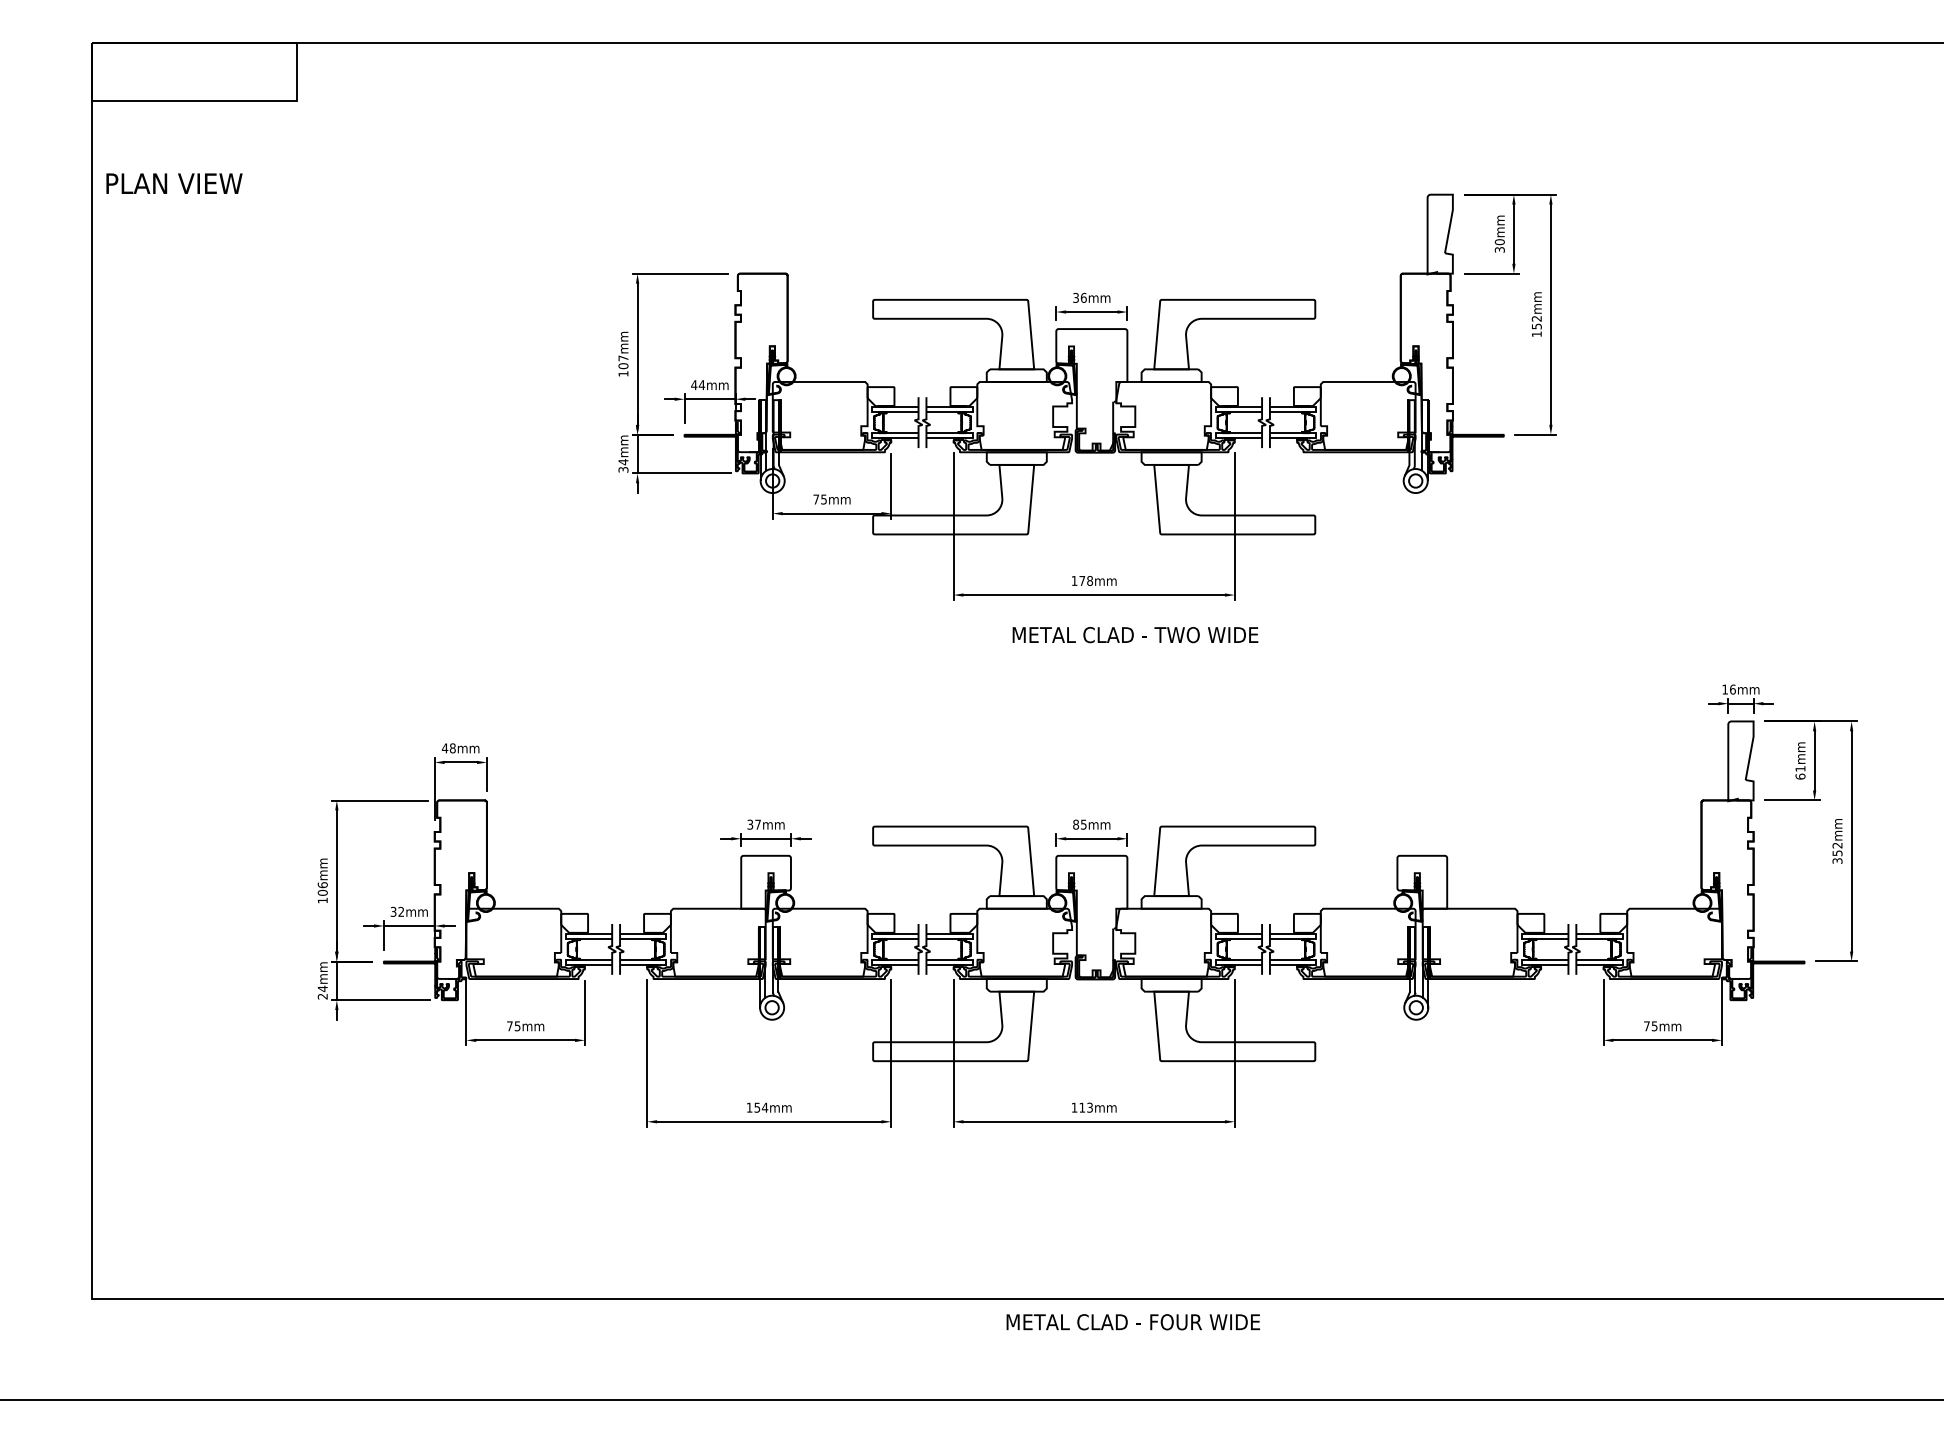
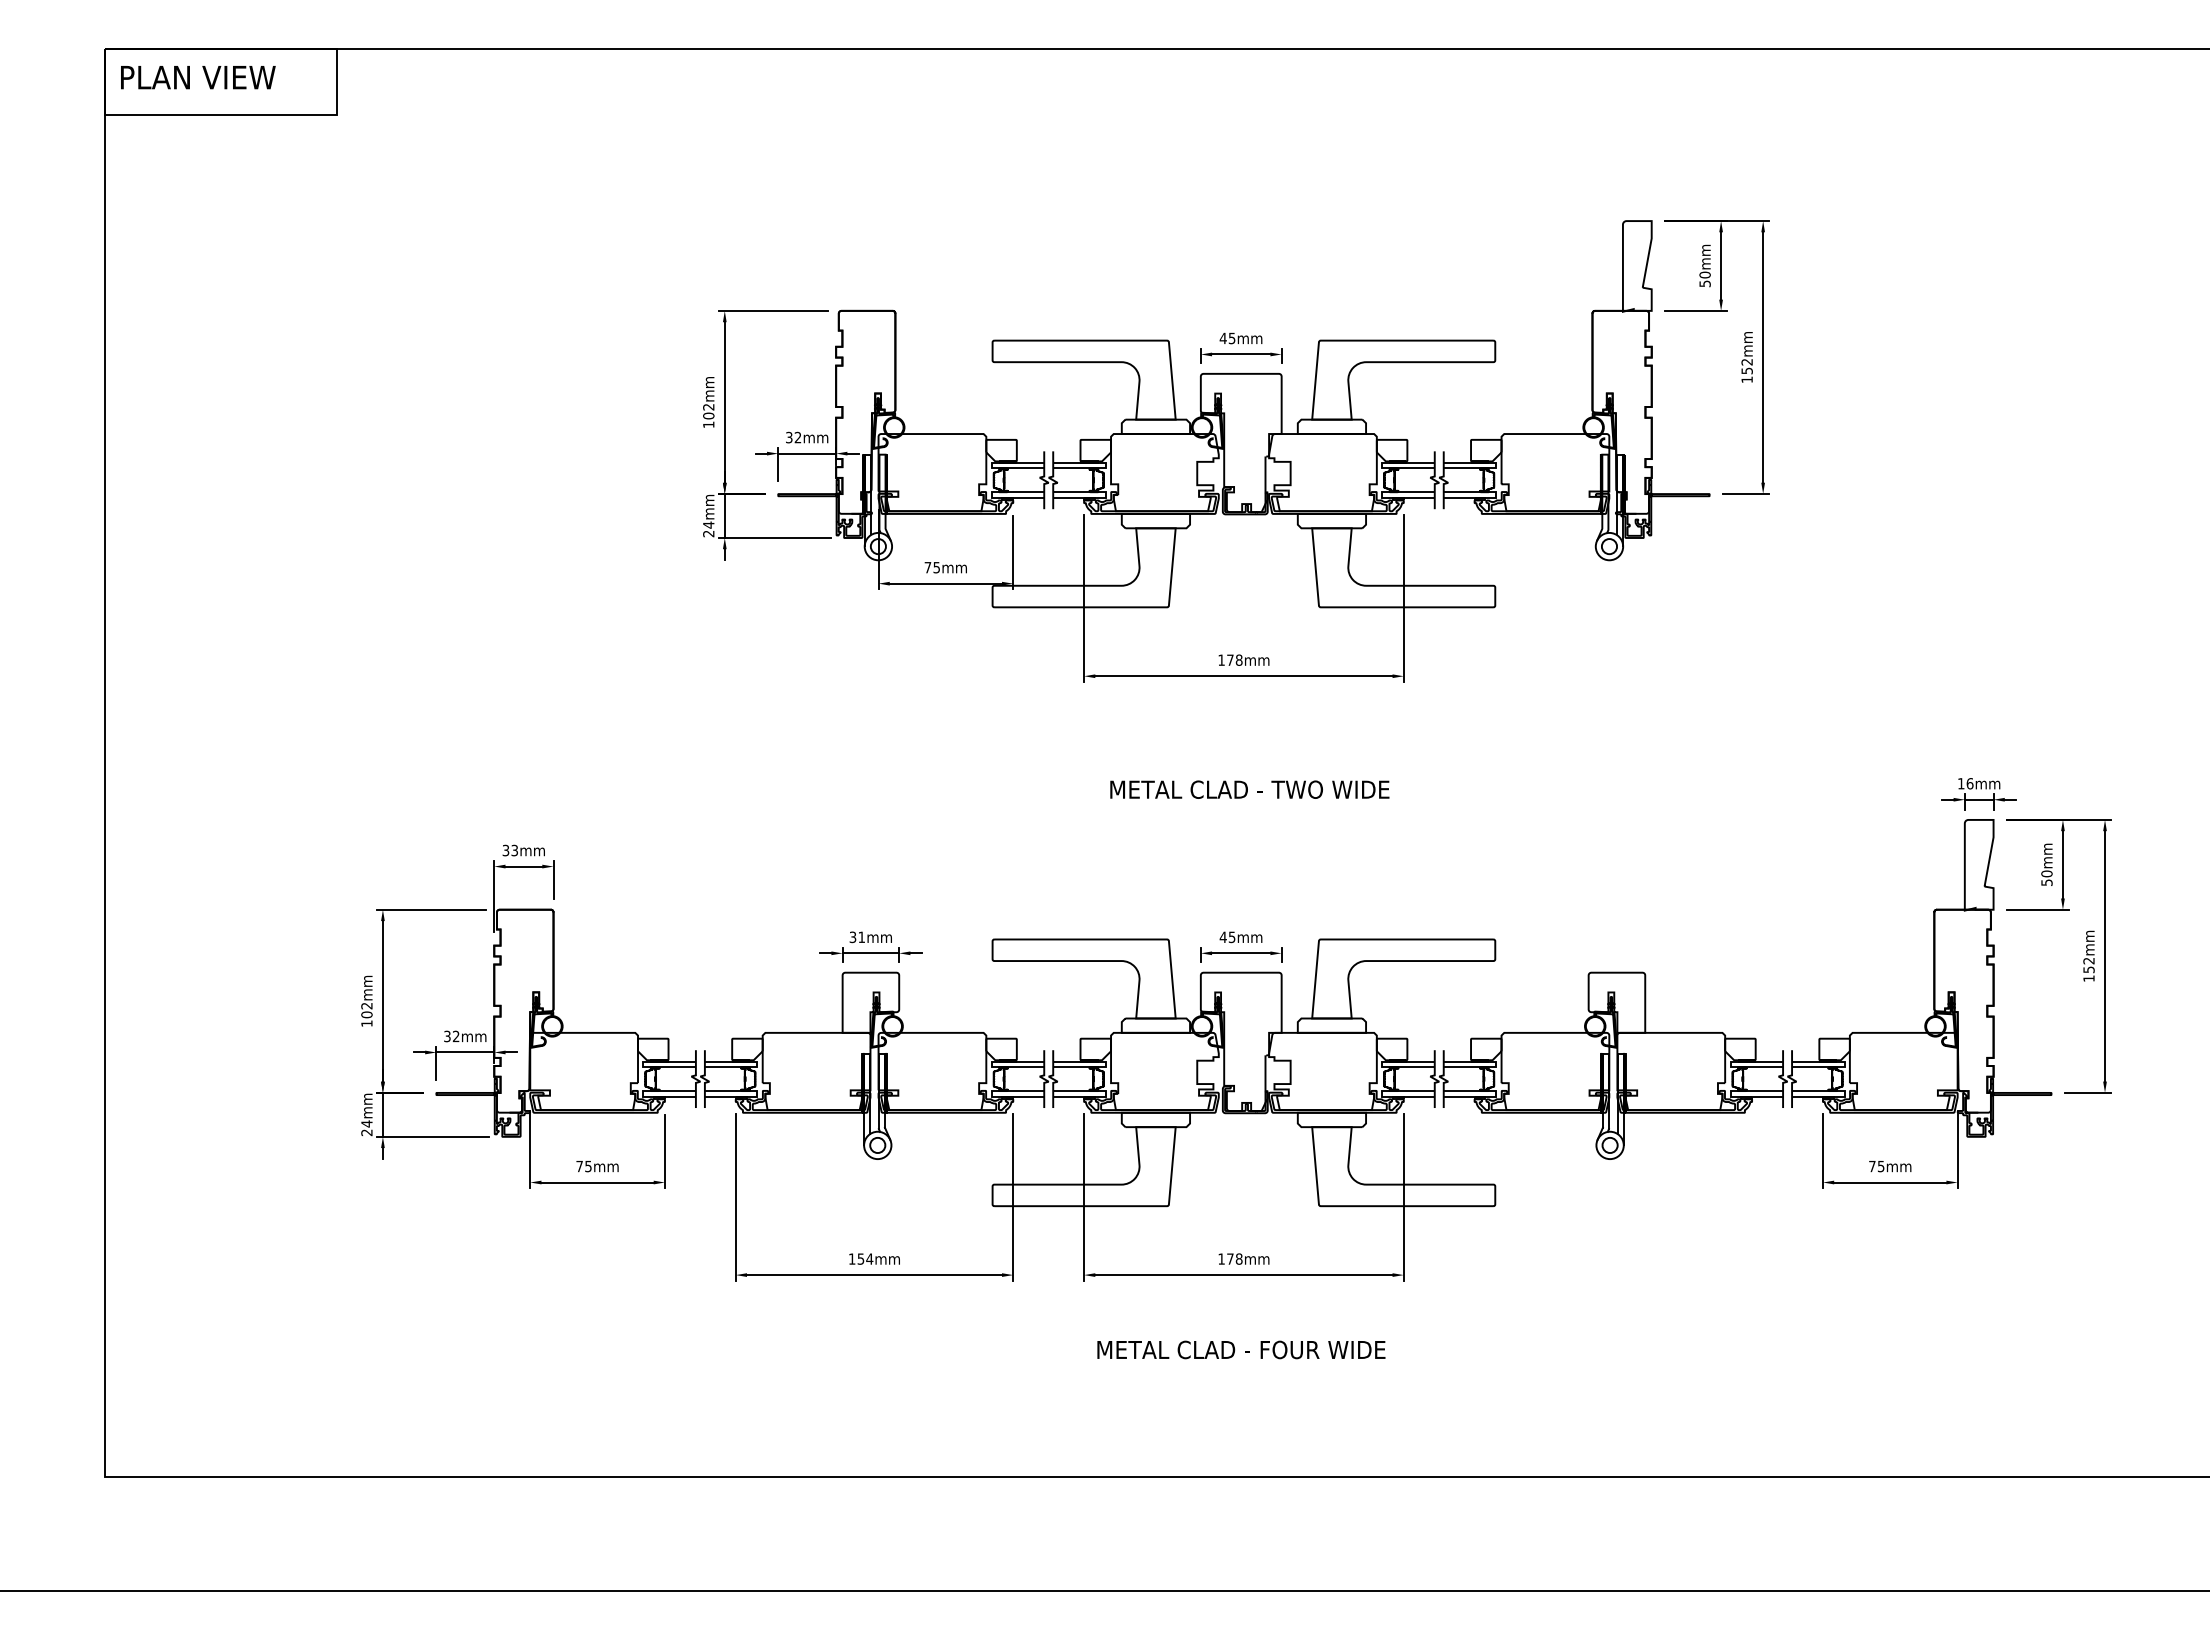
text: (174, 183) -> (198, 77), moved
text: (1499, 249) -> (1704, 283), 30mm -> 50mm
text: (1079, 297) -> (1227, 338), 36mm -> 45mm
text: (623, 358) -> (708, 407), 107mm -> 102mm
text: (698, 385) -> (793, 437), 44mm -> 32mm
text: (624, 469) -> (709, 533), 34mm -> 24mm
text: (1135, 634) -> (1249, 789), moved
text: (449, 748) -> (510, 850), 48mm -> 33mm
text: (1800, 772) -> (2046, 878), 61mm -> 50mm
text: (757, 823) -> (861, 936), 37mm -> 31mm
text: (1075, 824) -> (1222, 937), 85mm -> 45mm
text: (1837, 860) -> (2088, 978), 352mm -> 152mm
text: (322, 884) -> (366, 1005), 106mm -> 102mm
text: (1085, 1107) -> (1234, 1258), 113mm -> 178mm
text: (1133, 1321) -> (1241, 1349), moved

